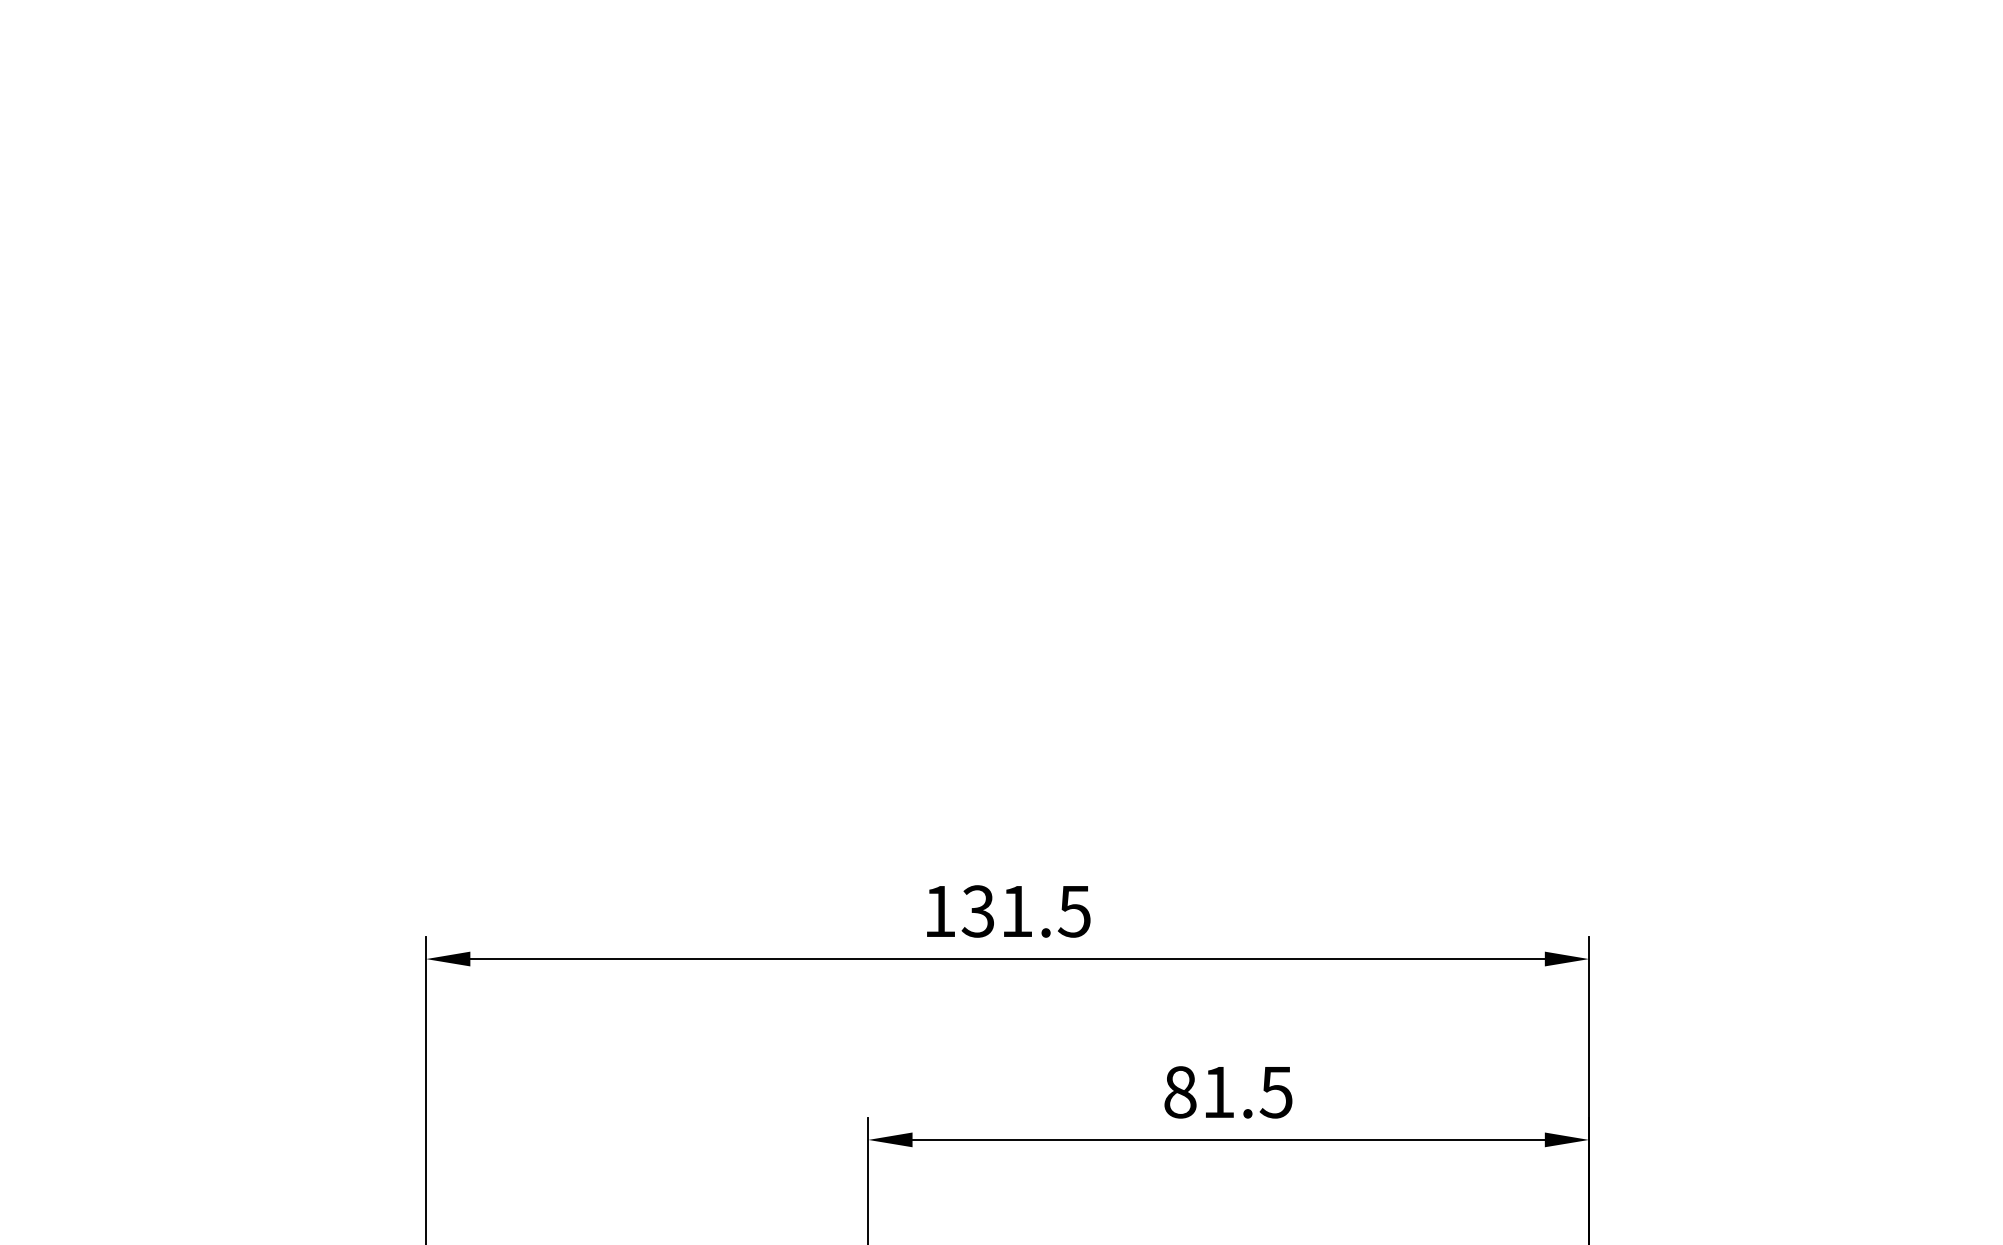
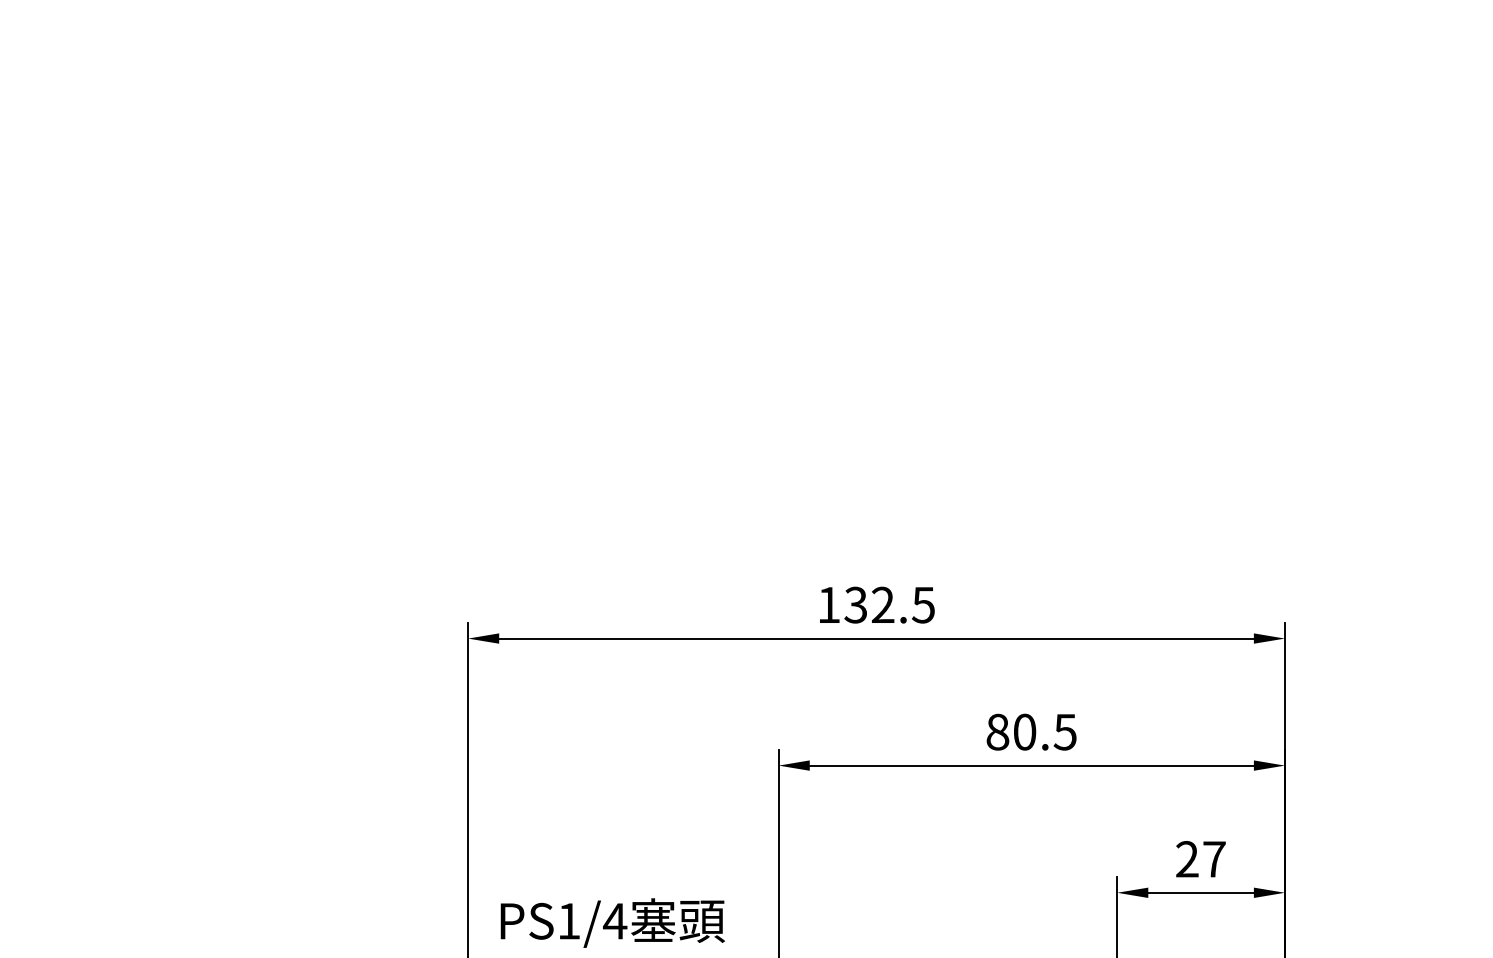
text: (1017, 910) -> (883, 604), 131.5 -> 132.5
text: (1219, 1091) -> (1025, 731), 81.5 -> 80.5

